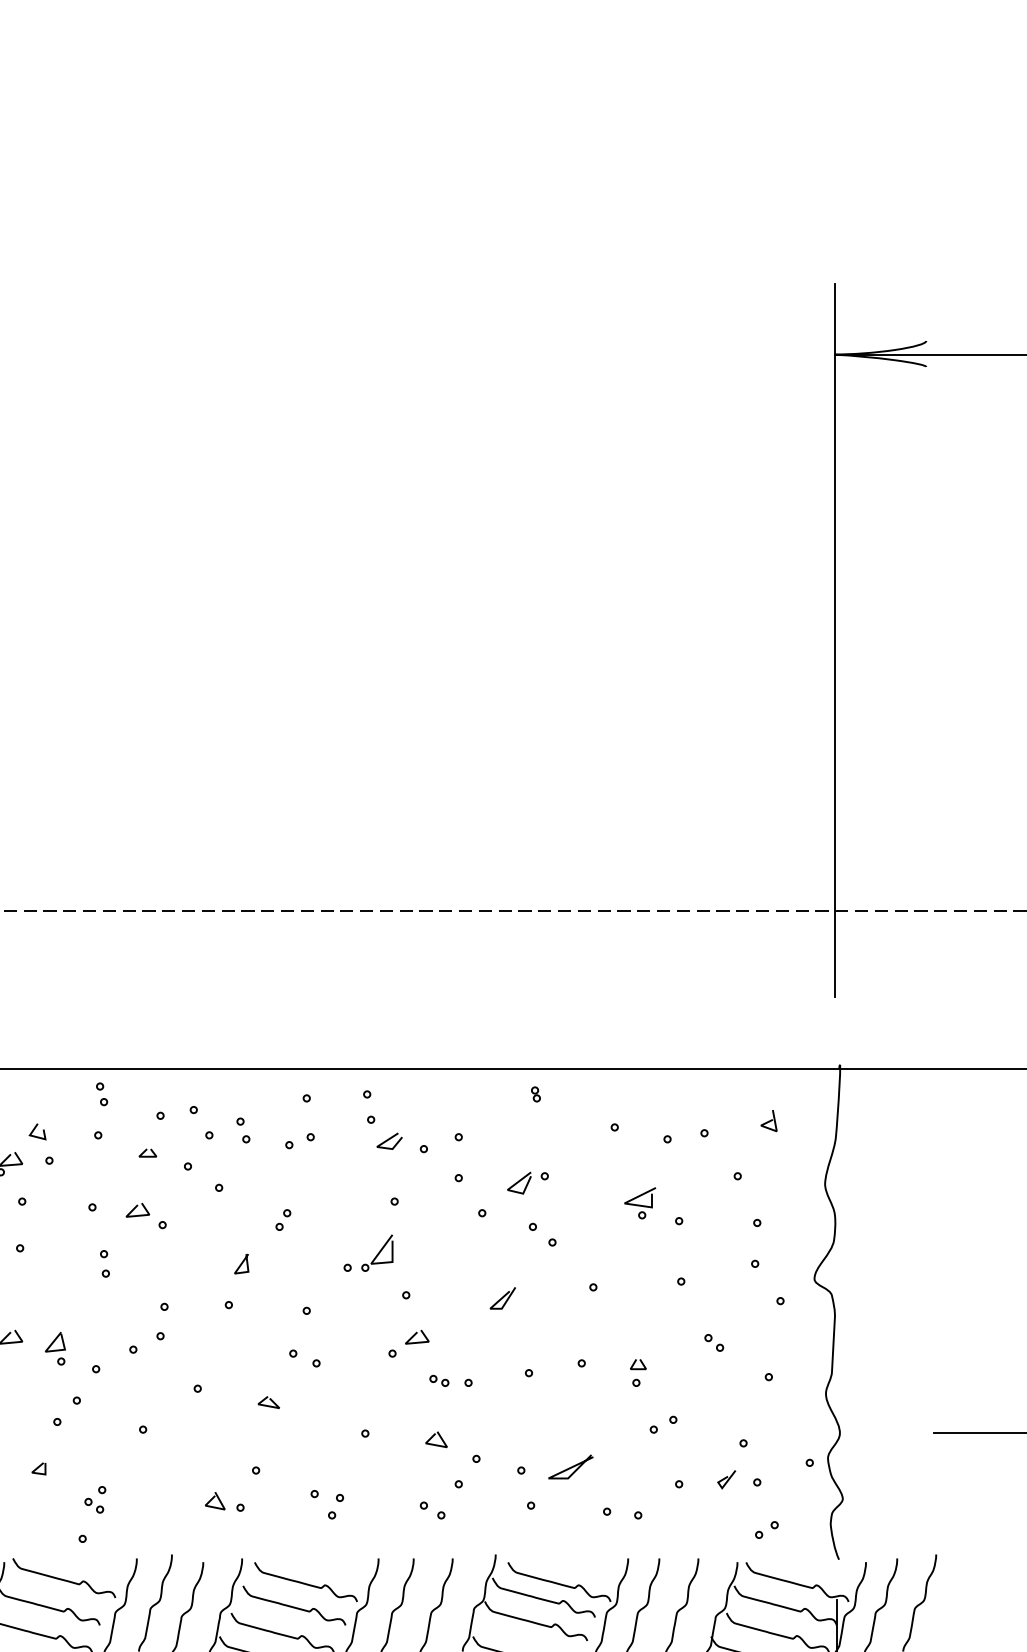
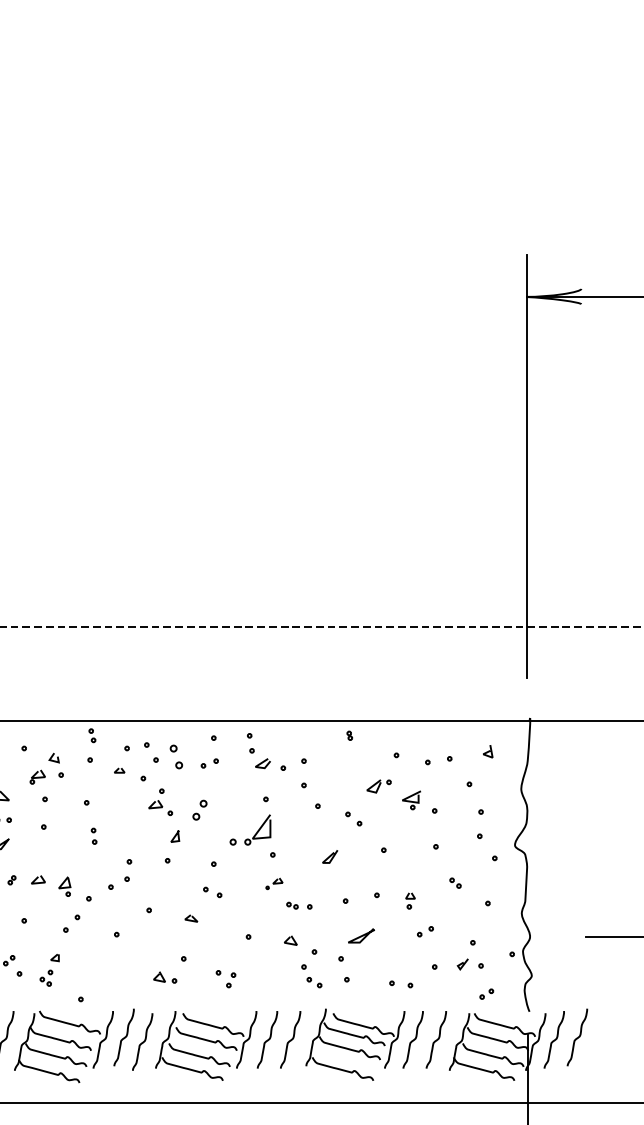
part: (242, 1131) -> (175, 757), size x1.6
part: (527, 1183) -> (378, 786), moved
part: (146, 1216) -> (160, 808), moved
part: (282, 1220) -> (199, 810), size x1.6
part: (368, 1252) -> (250, 829), size x1.4
part: (409, 1343) -> (274, 883), size x0.7
line: (570, 1466) -> (361, 935), moved
part: (95, 1498) -> (46, 977), moved
part: (432, 1510) -> (314, 982), moved

